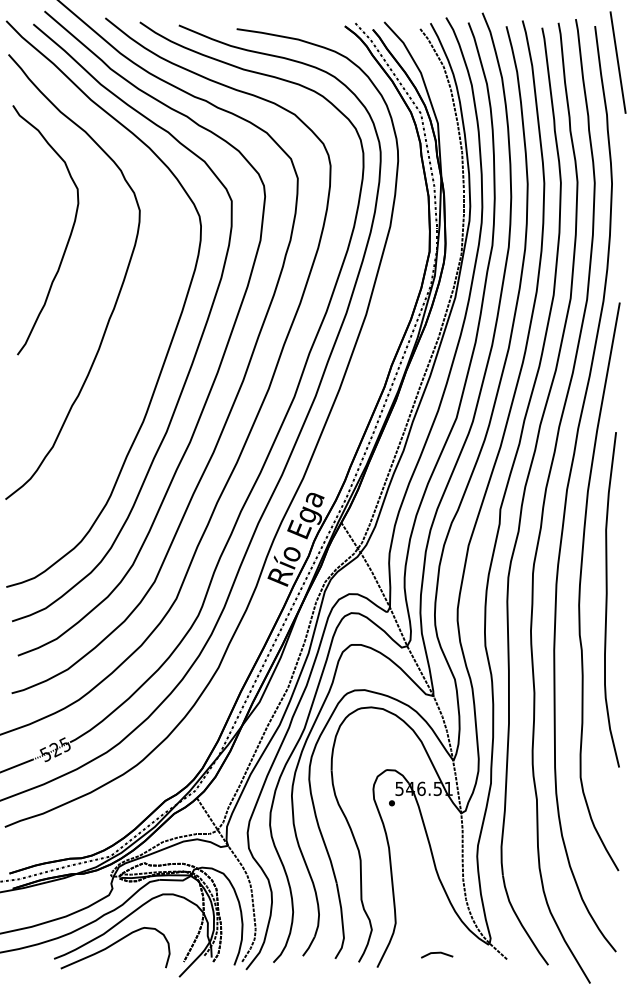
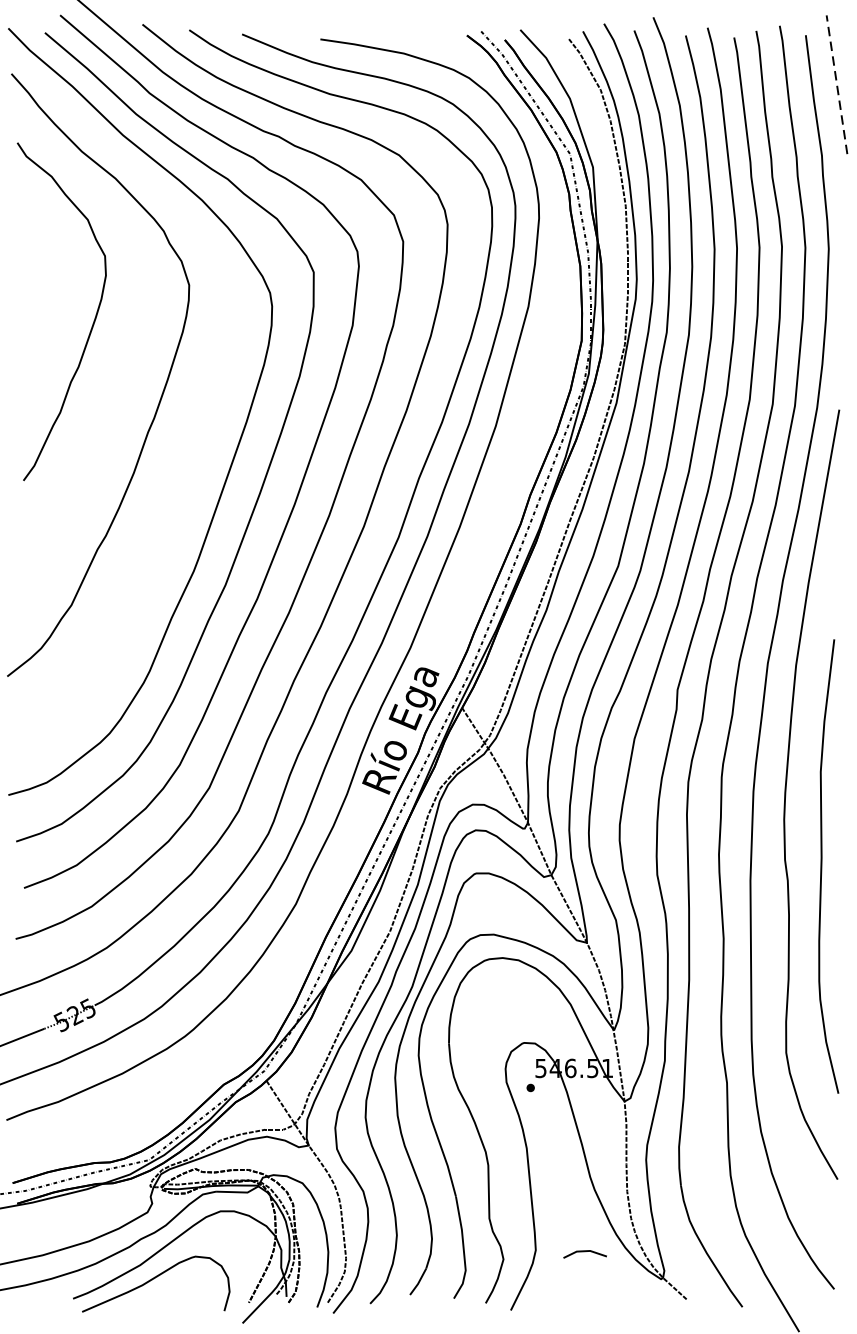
line: (618, 62) -> (837, 84), solid -> dashed
curve: (607, 599) -> (822, 866), moved
line: (437, 953) -> (585, 1252), moved

